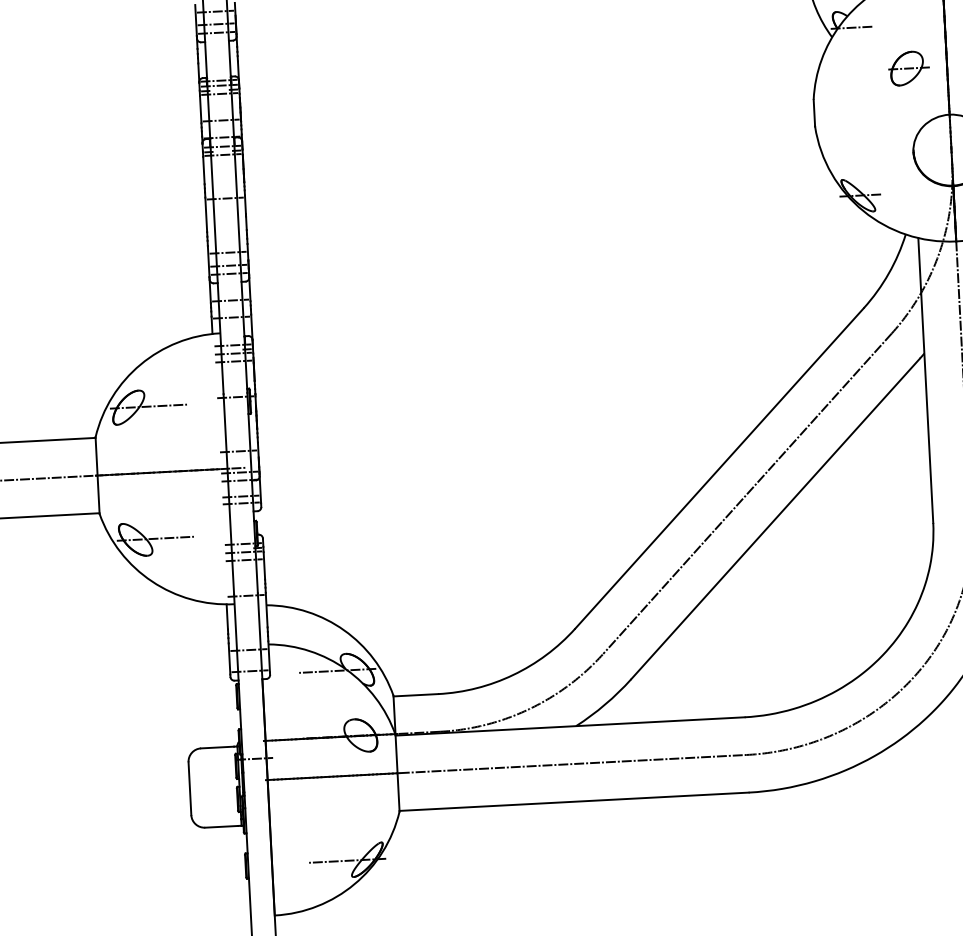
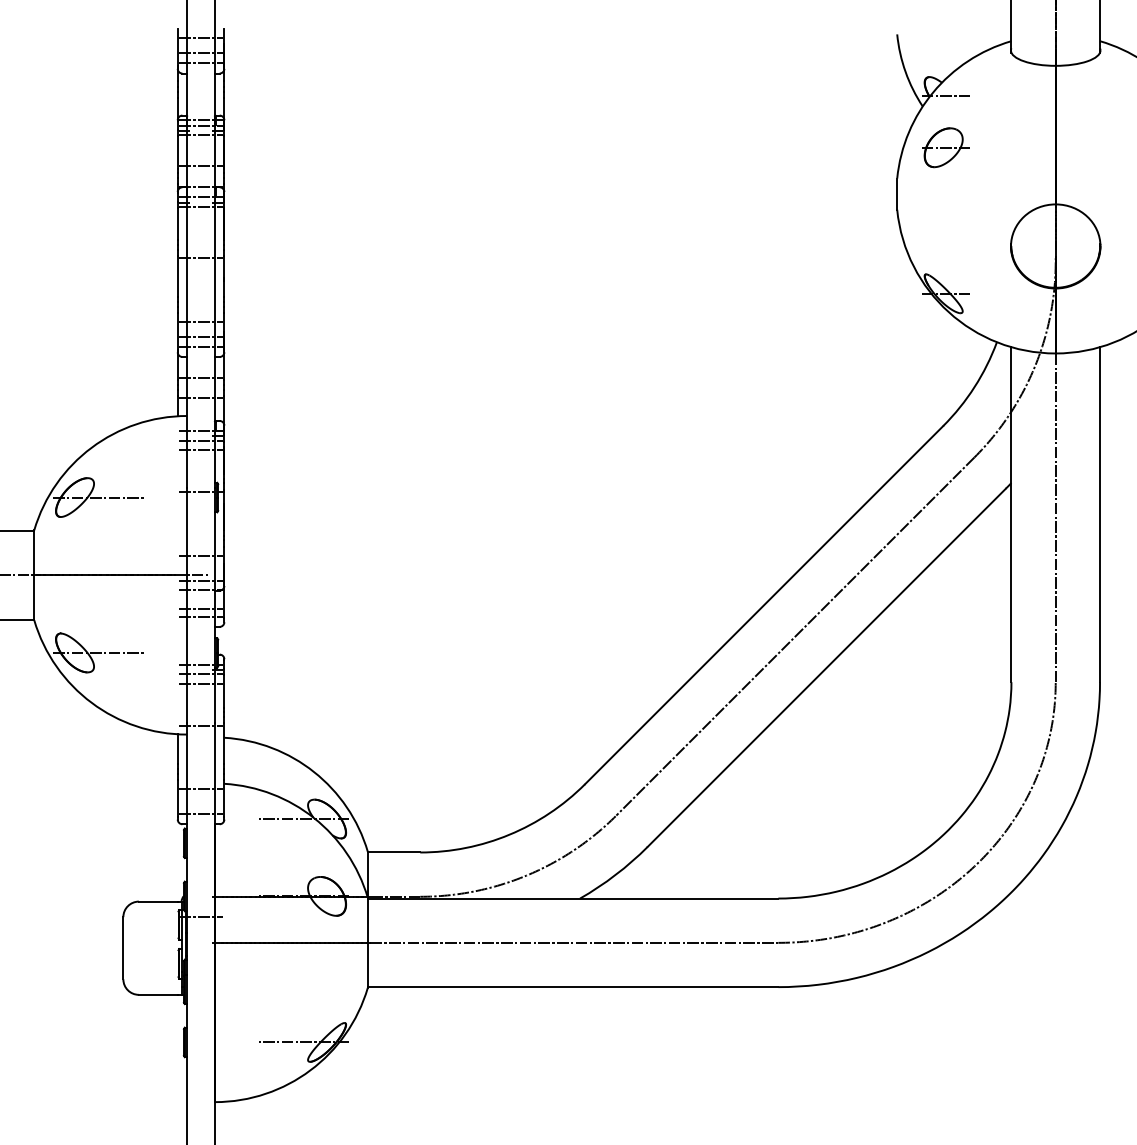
part: (908, 68) -> (945, 147), moved

